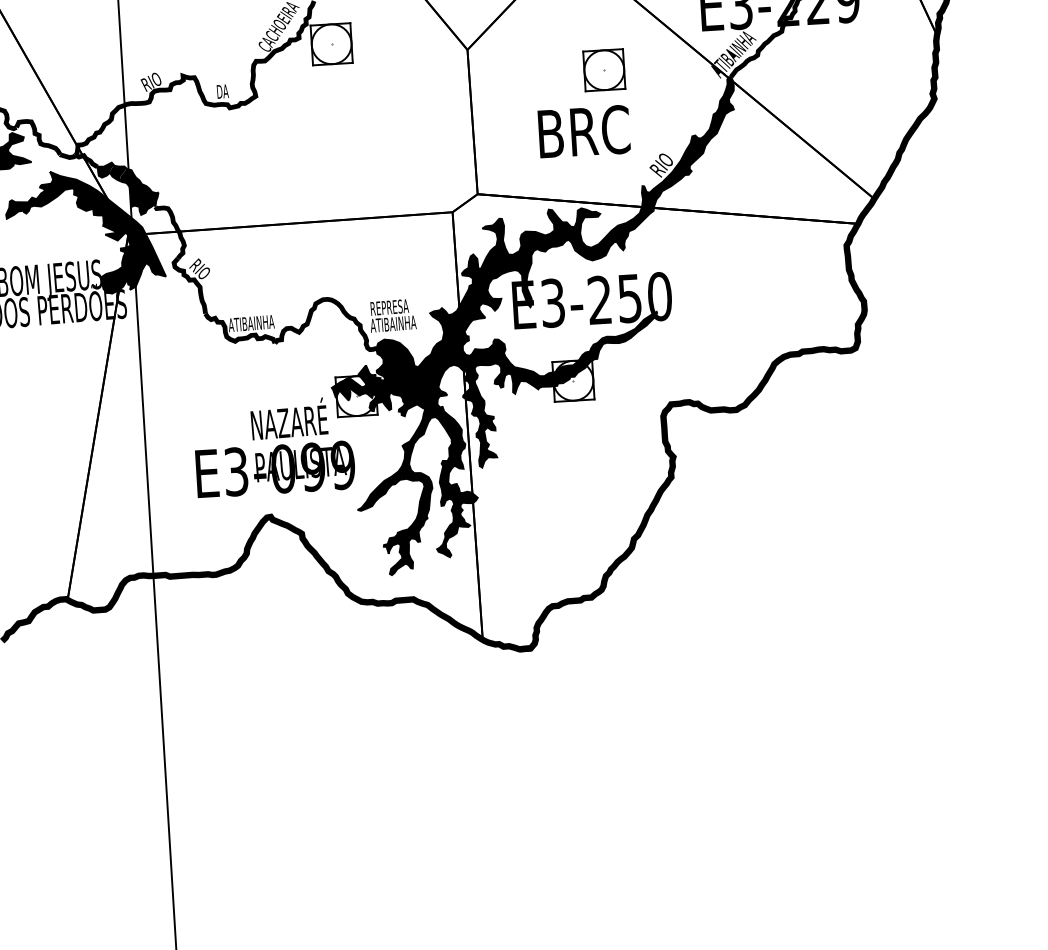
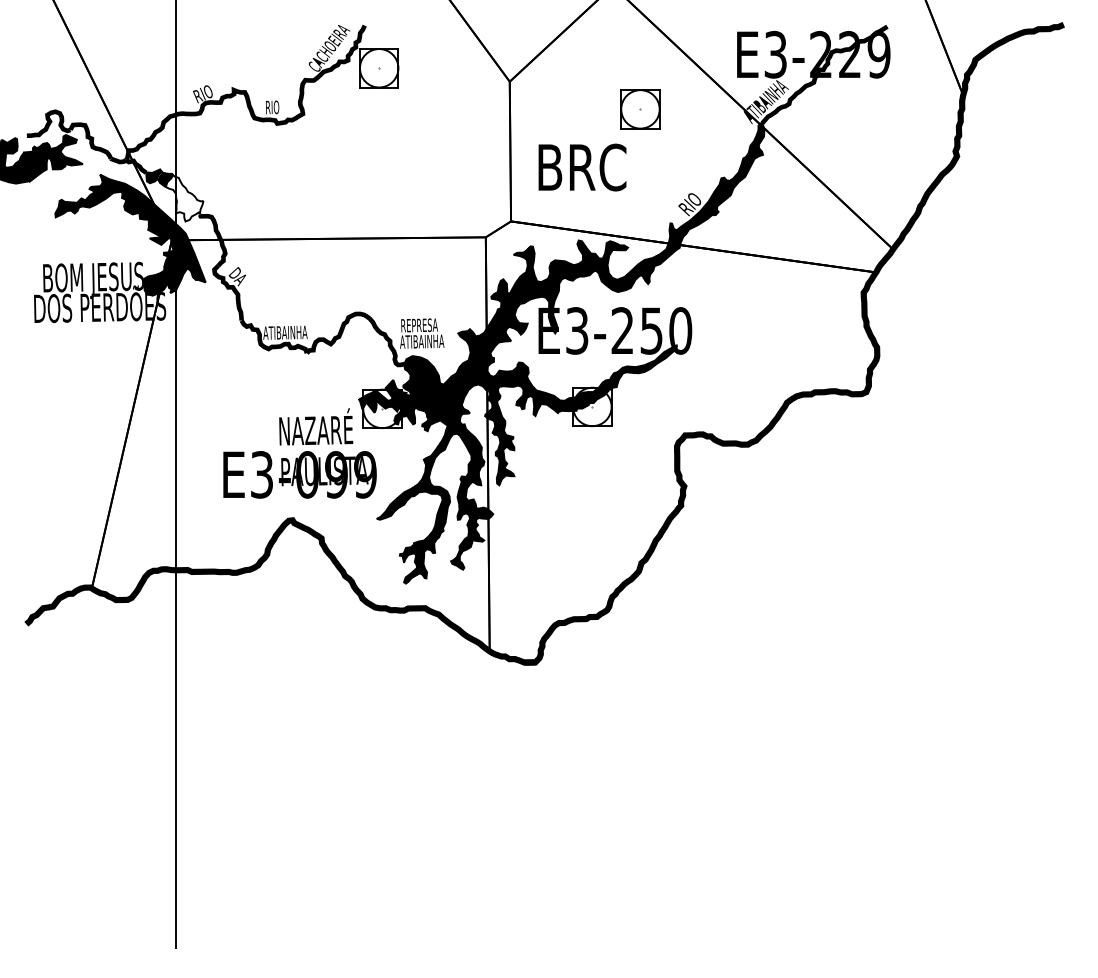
text: (223, 91) -> (272, 107), DA -> RIO
text: (584, 131) -> (582, 167), moved
fill: (138, 191) -> (184, 198), removed
text: (199, 270) -> (238, 278), RIO -> DA

